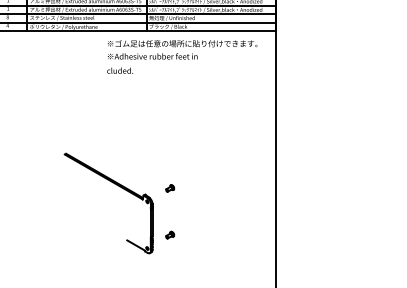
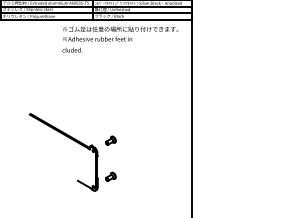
part: (170, 188) -> (111, 140), size x1.6
part: (170, 234) -> (111, 176), size x1.6

